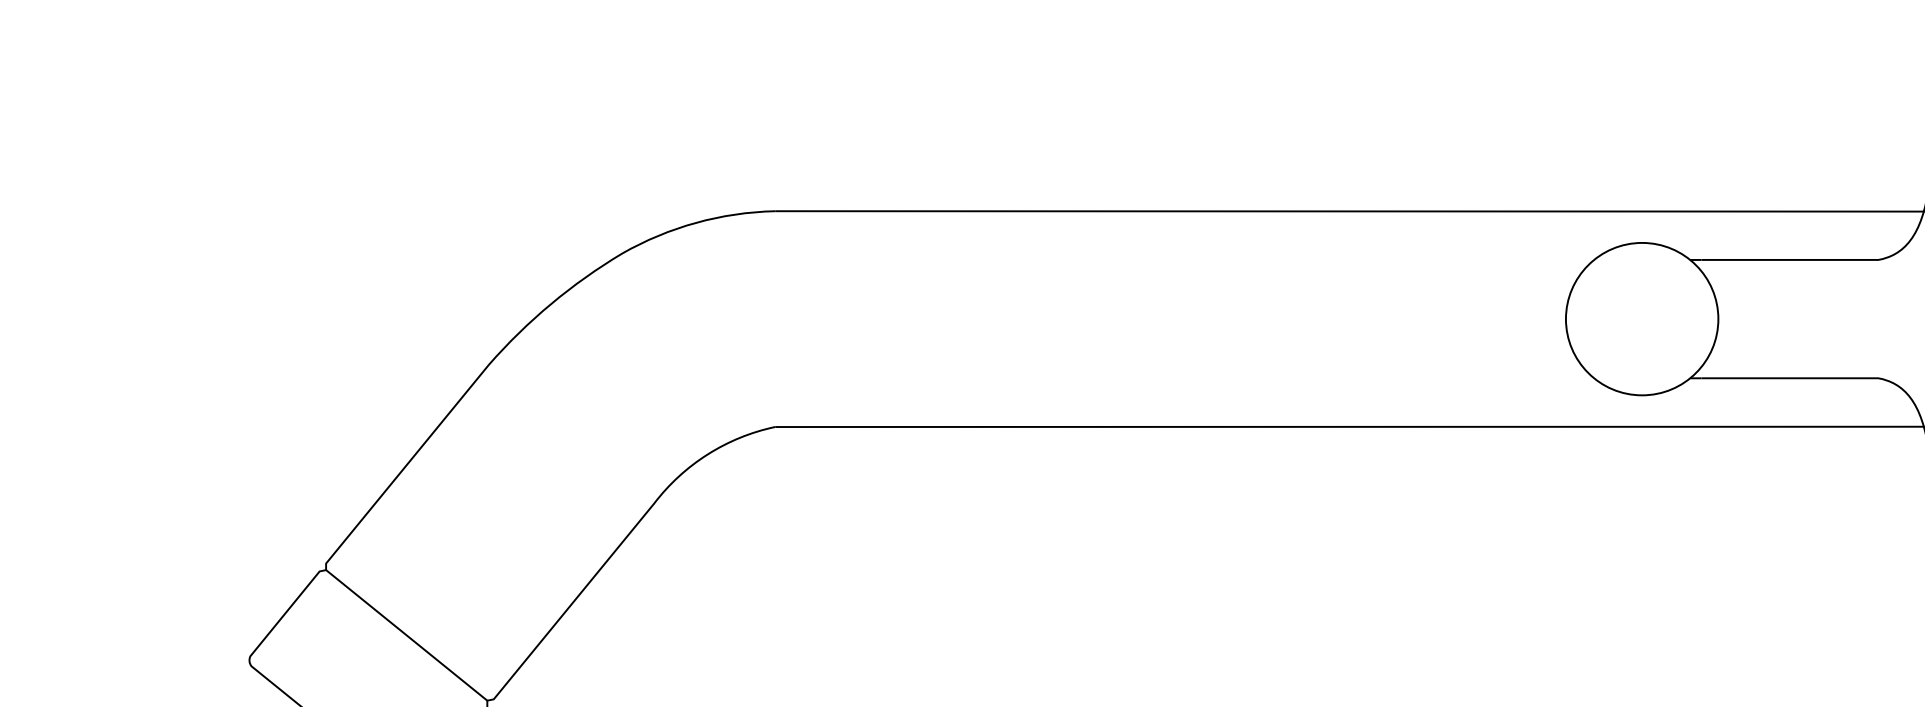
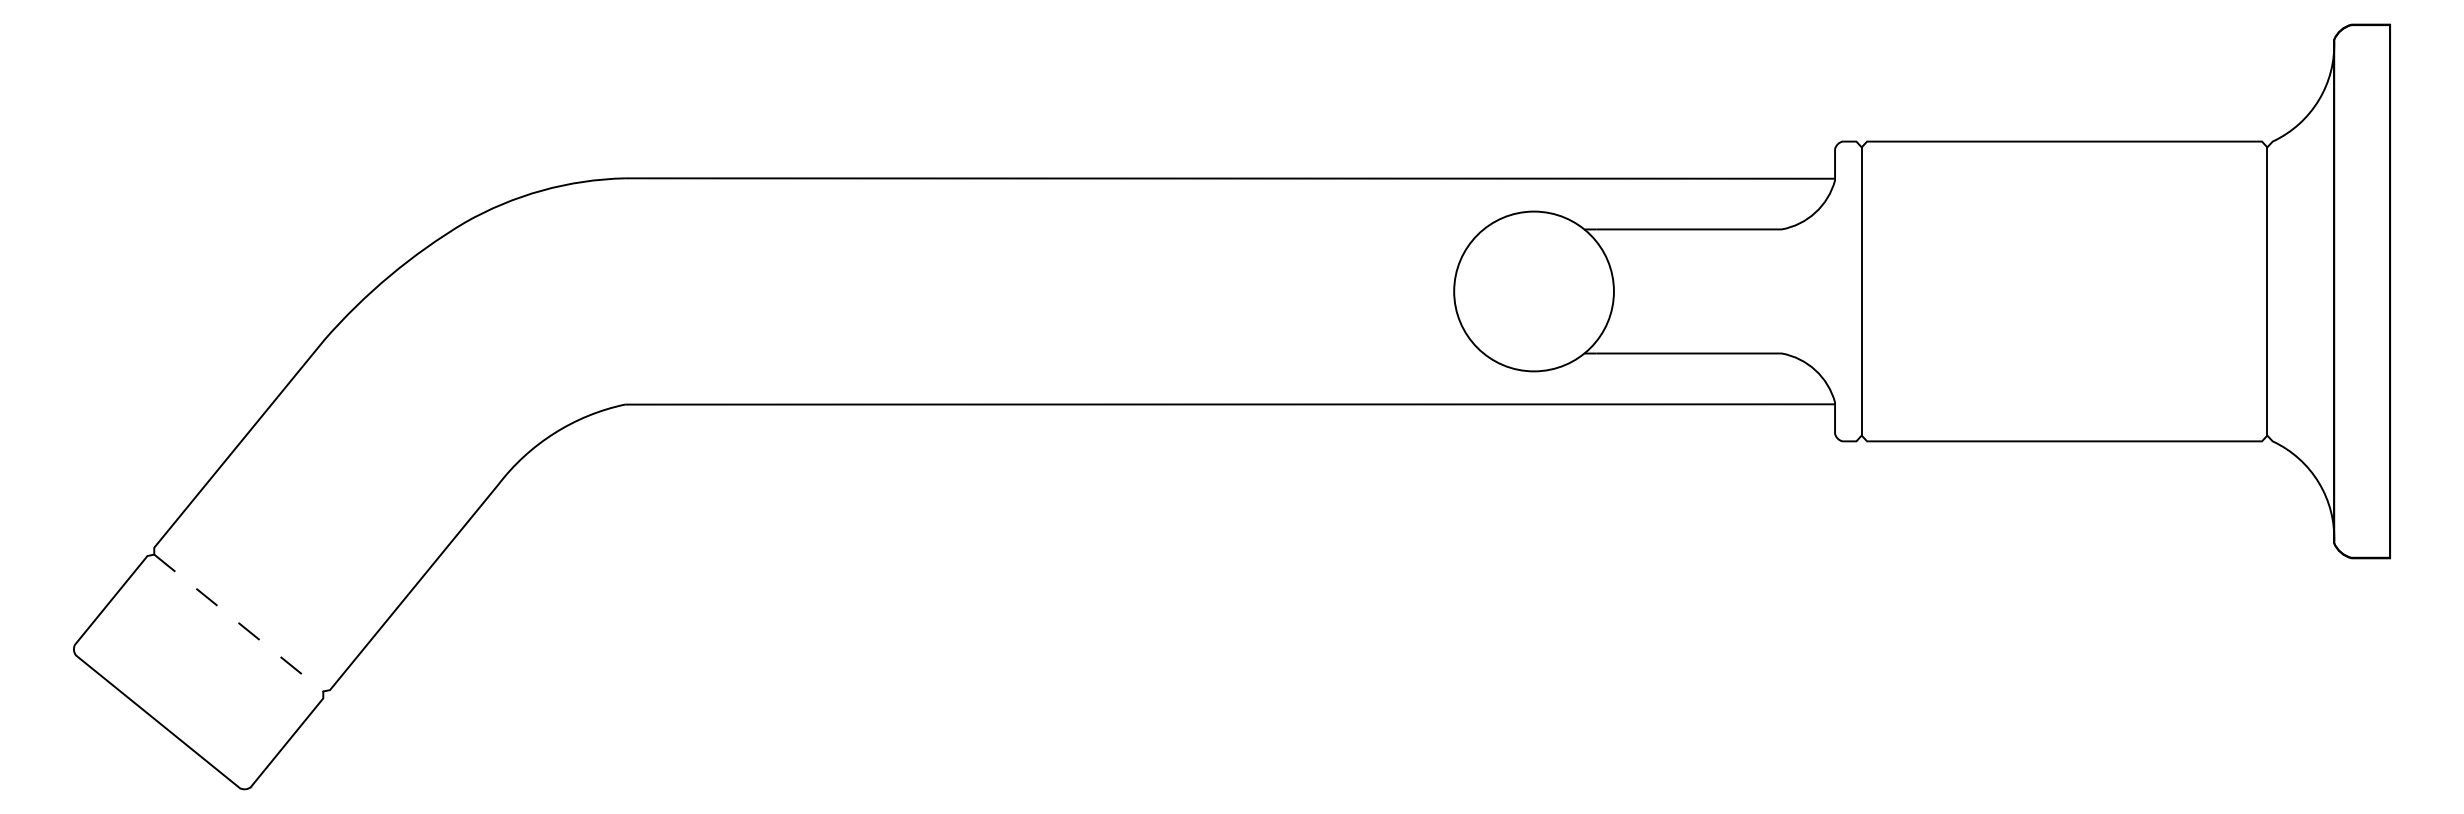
line: (406, 635) -> (238, 623), solid -> dashed

